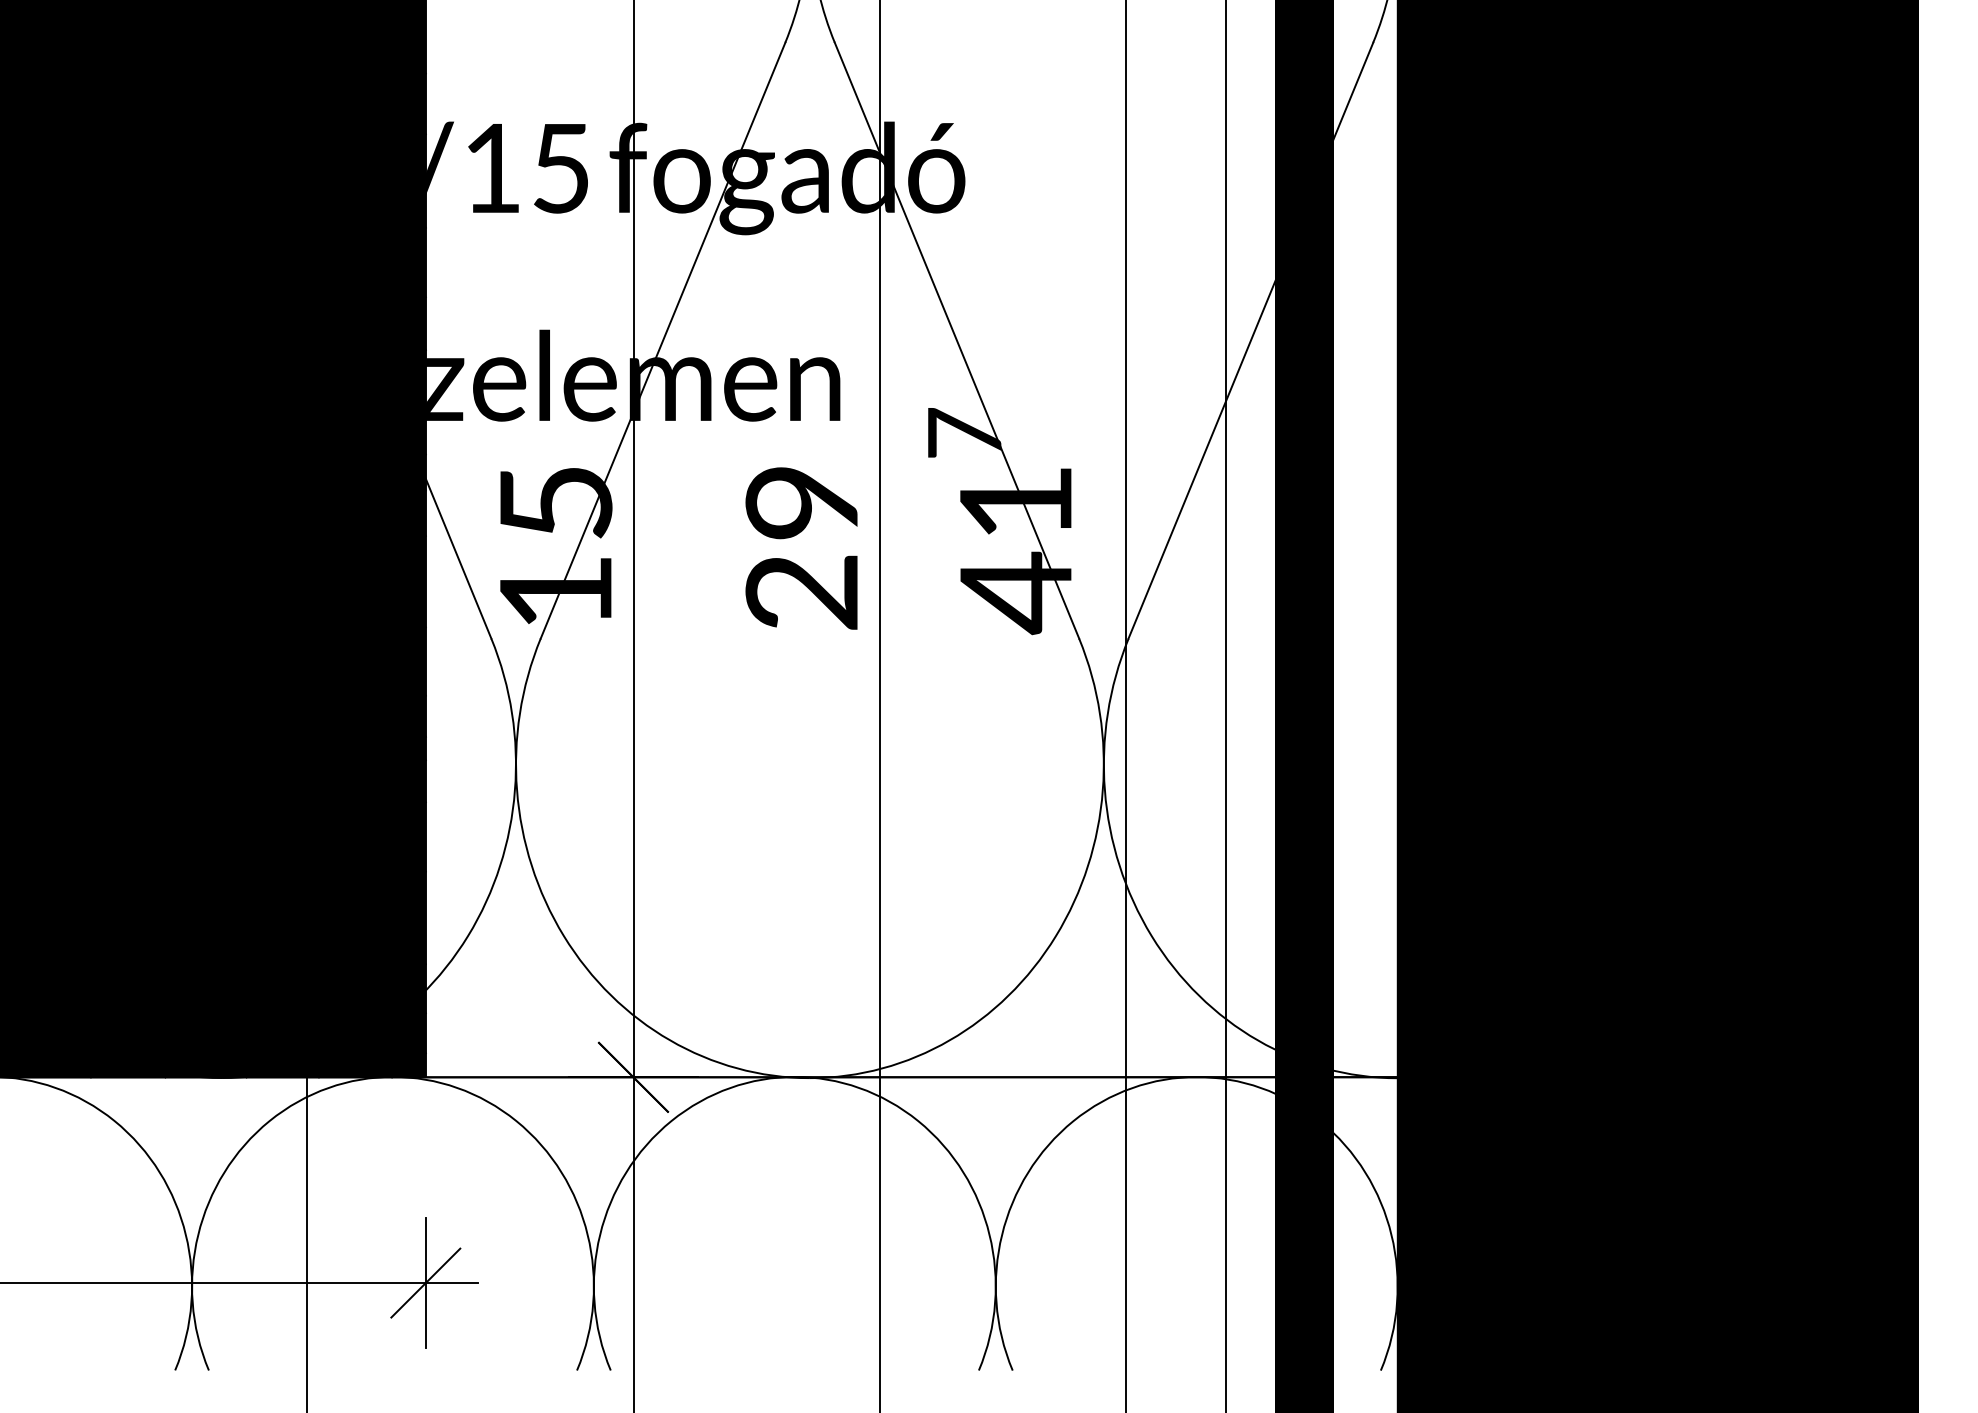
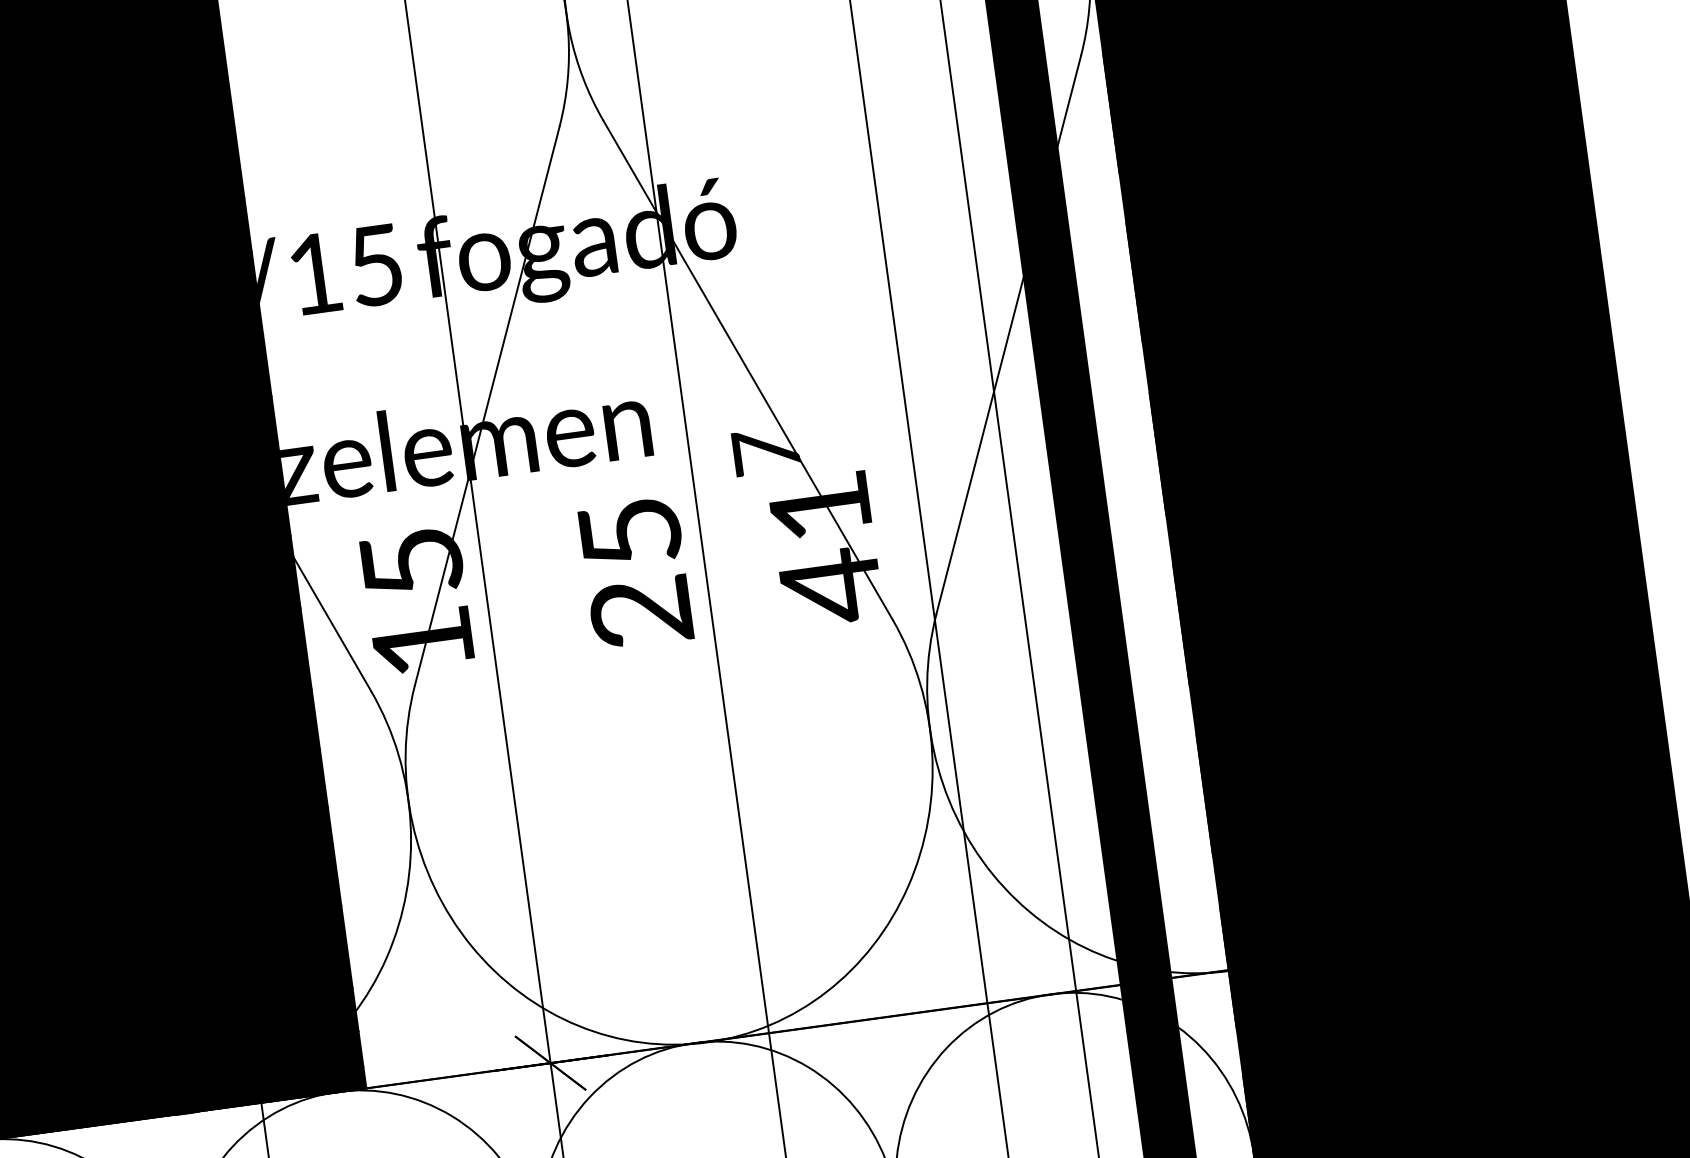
text: (801, 503) -> (629, 533), 29 -> 25

